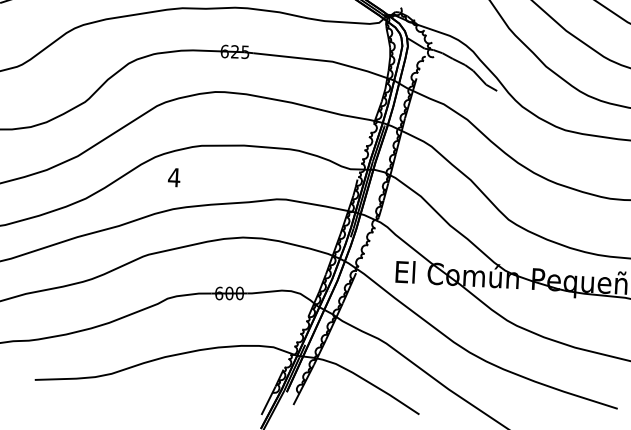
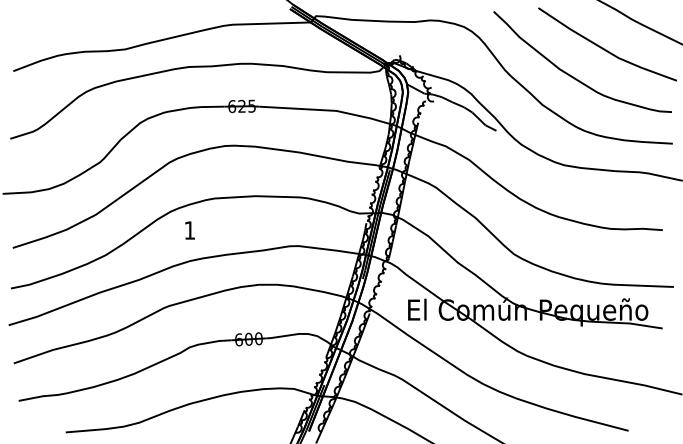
text: (173, 177) -> (189, 230), 4 -> 1

